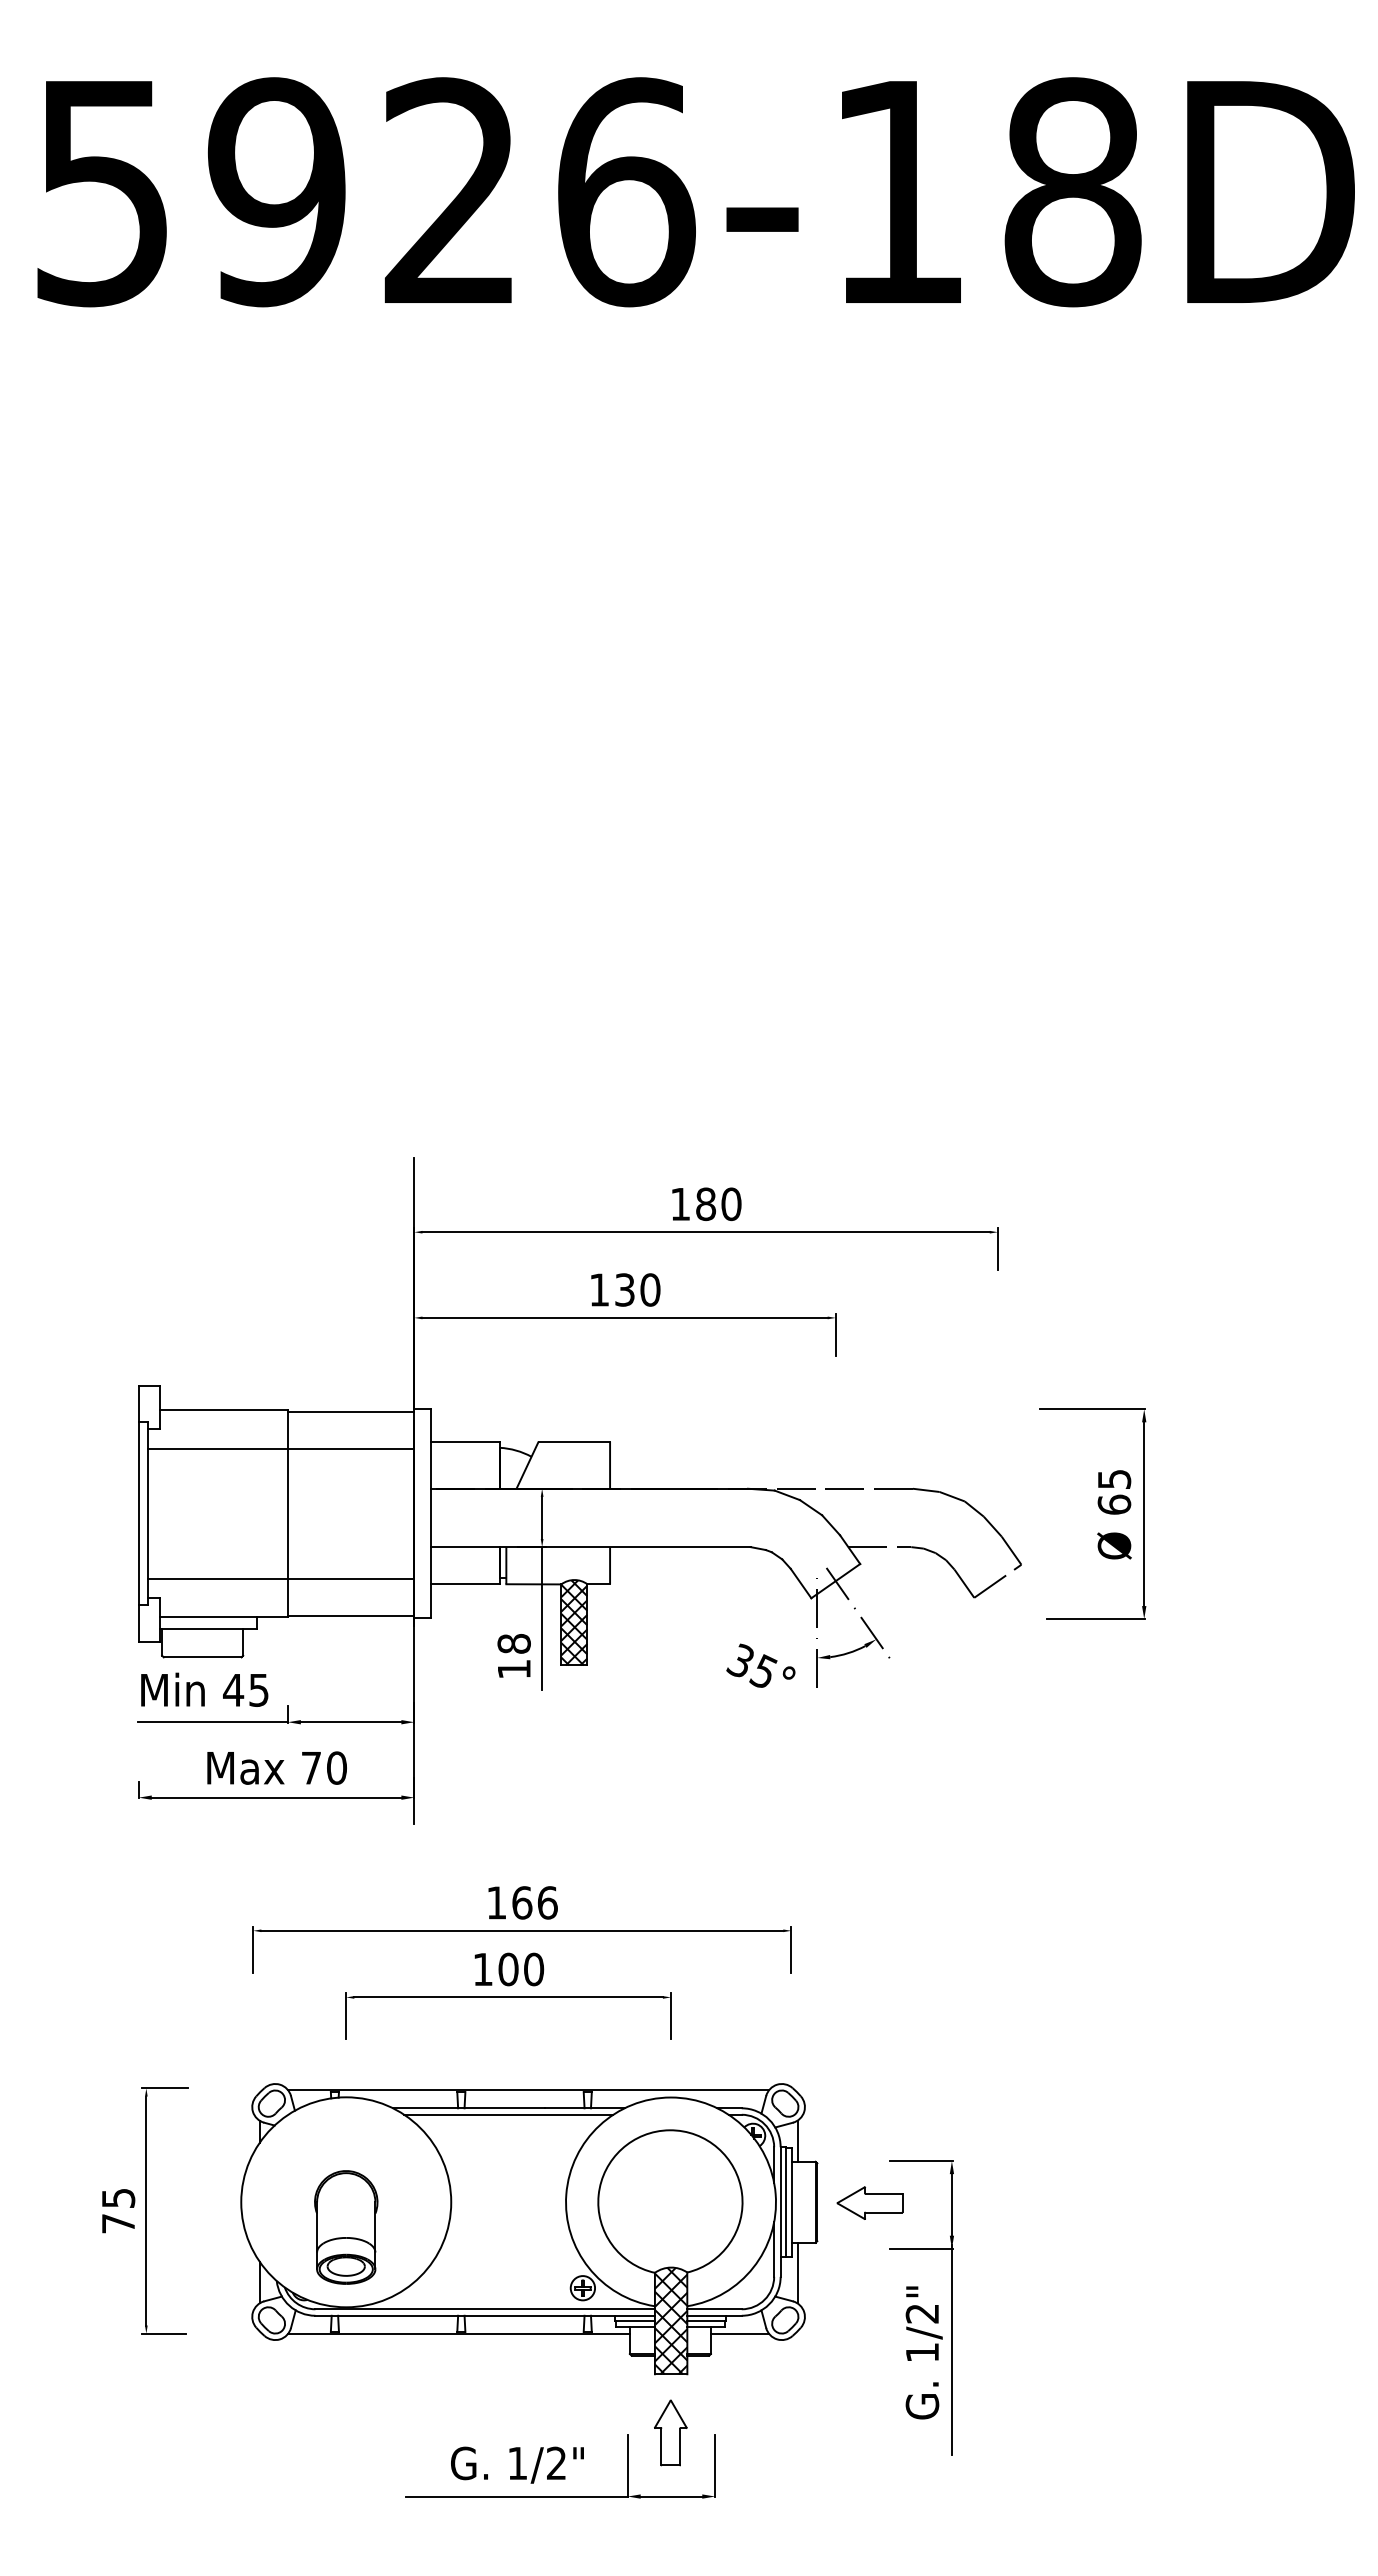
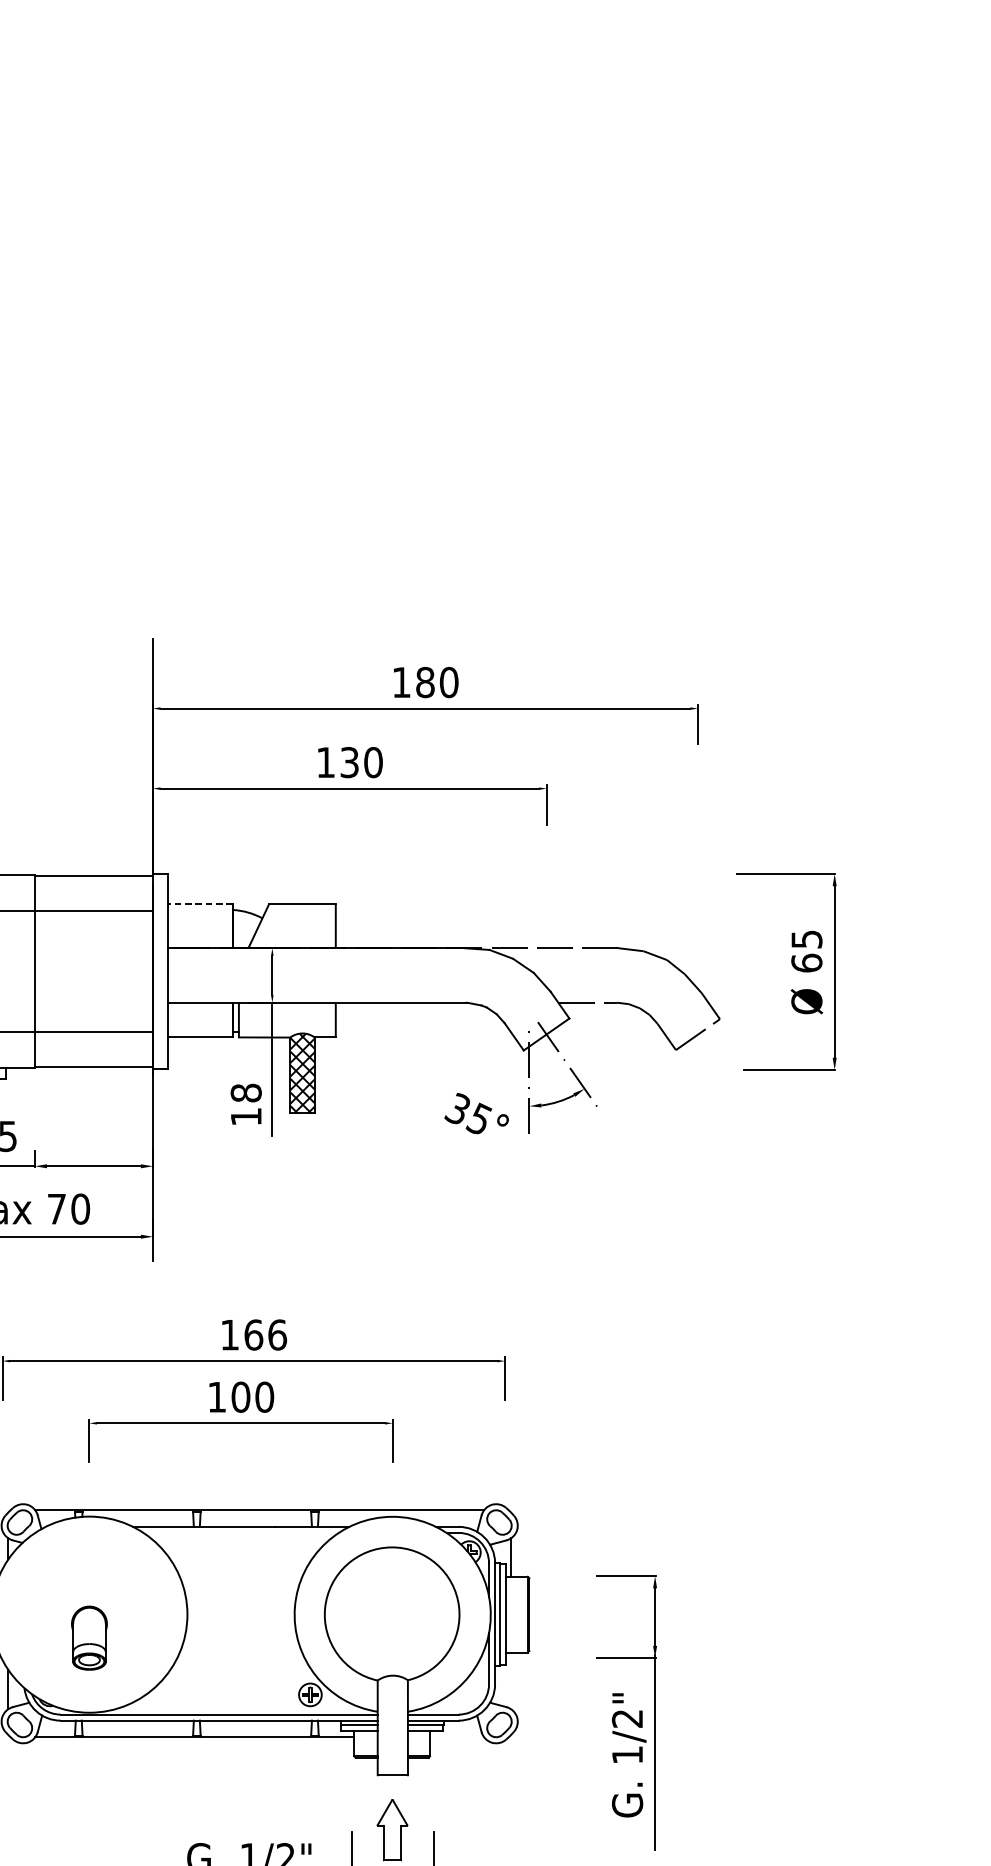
line: (465, 1441) -> (200, 904), solid -> dashed
line: (508, 2114) -> (240, 1532), removed
part: (869, 2202) -> (578, 1614), removed
part: (346, 2227) -> (89, 1638), size x0.6
line: (797, 2272) -> (510, 1680), removed
hatch: (670, 2320) -> (392, 1725), removed
line: (739, 2333) -> (456, 1737), removed

